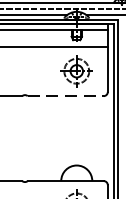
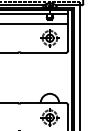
line: (65, 95) -> (43, 52), dashed -> solid

